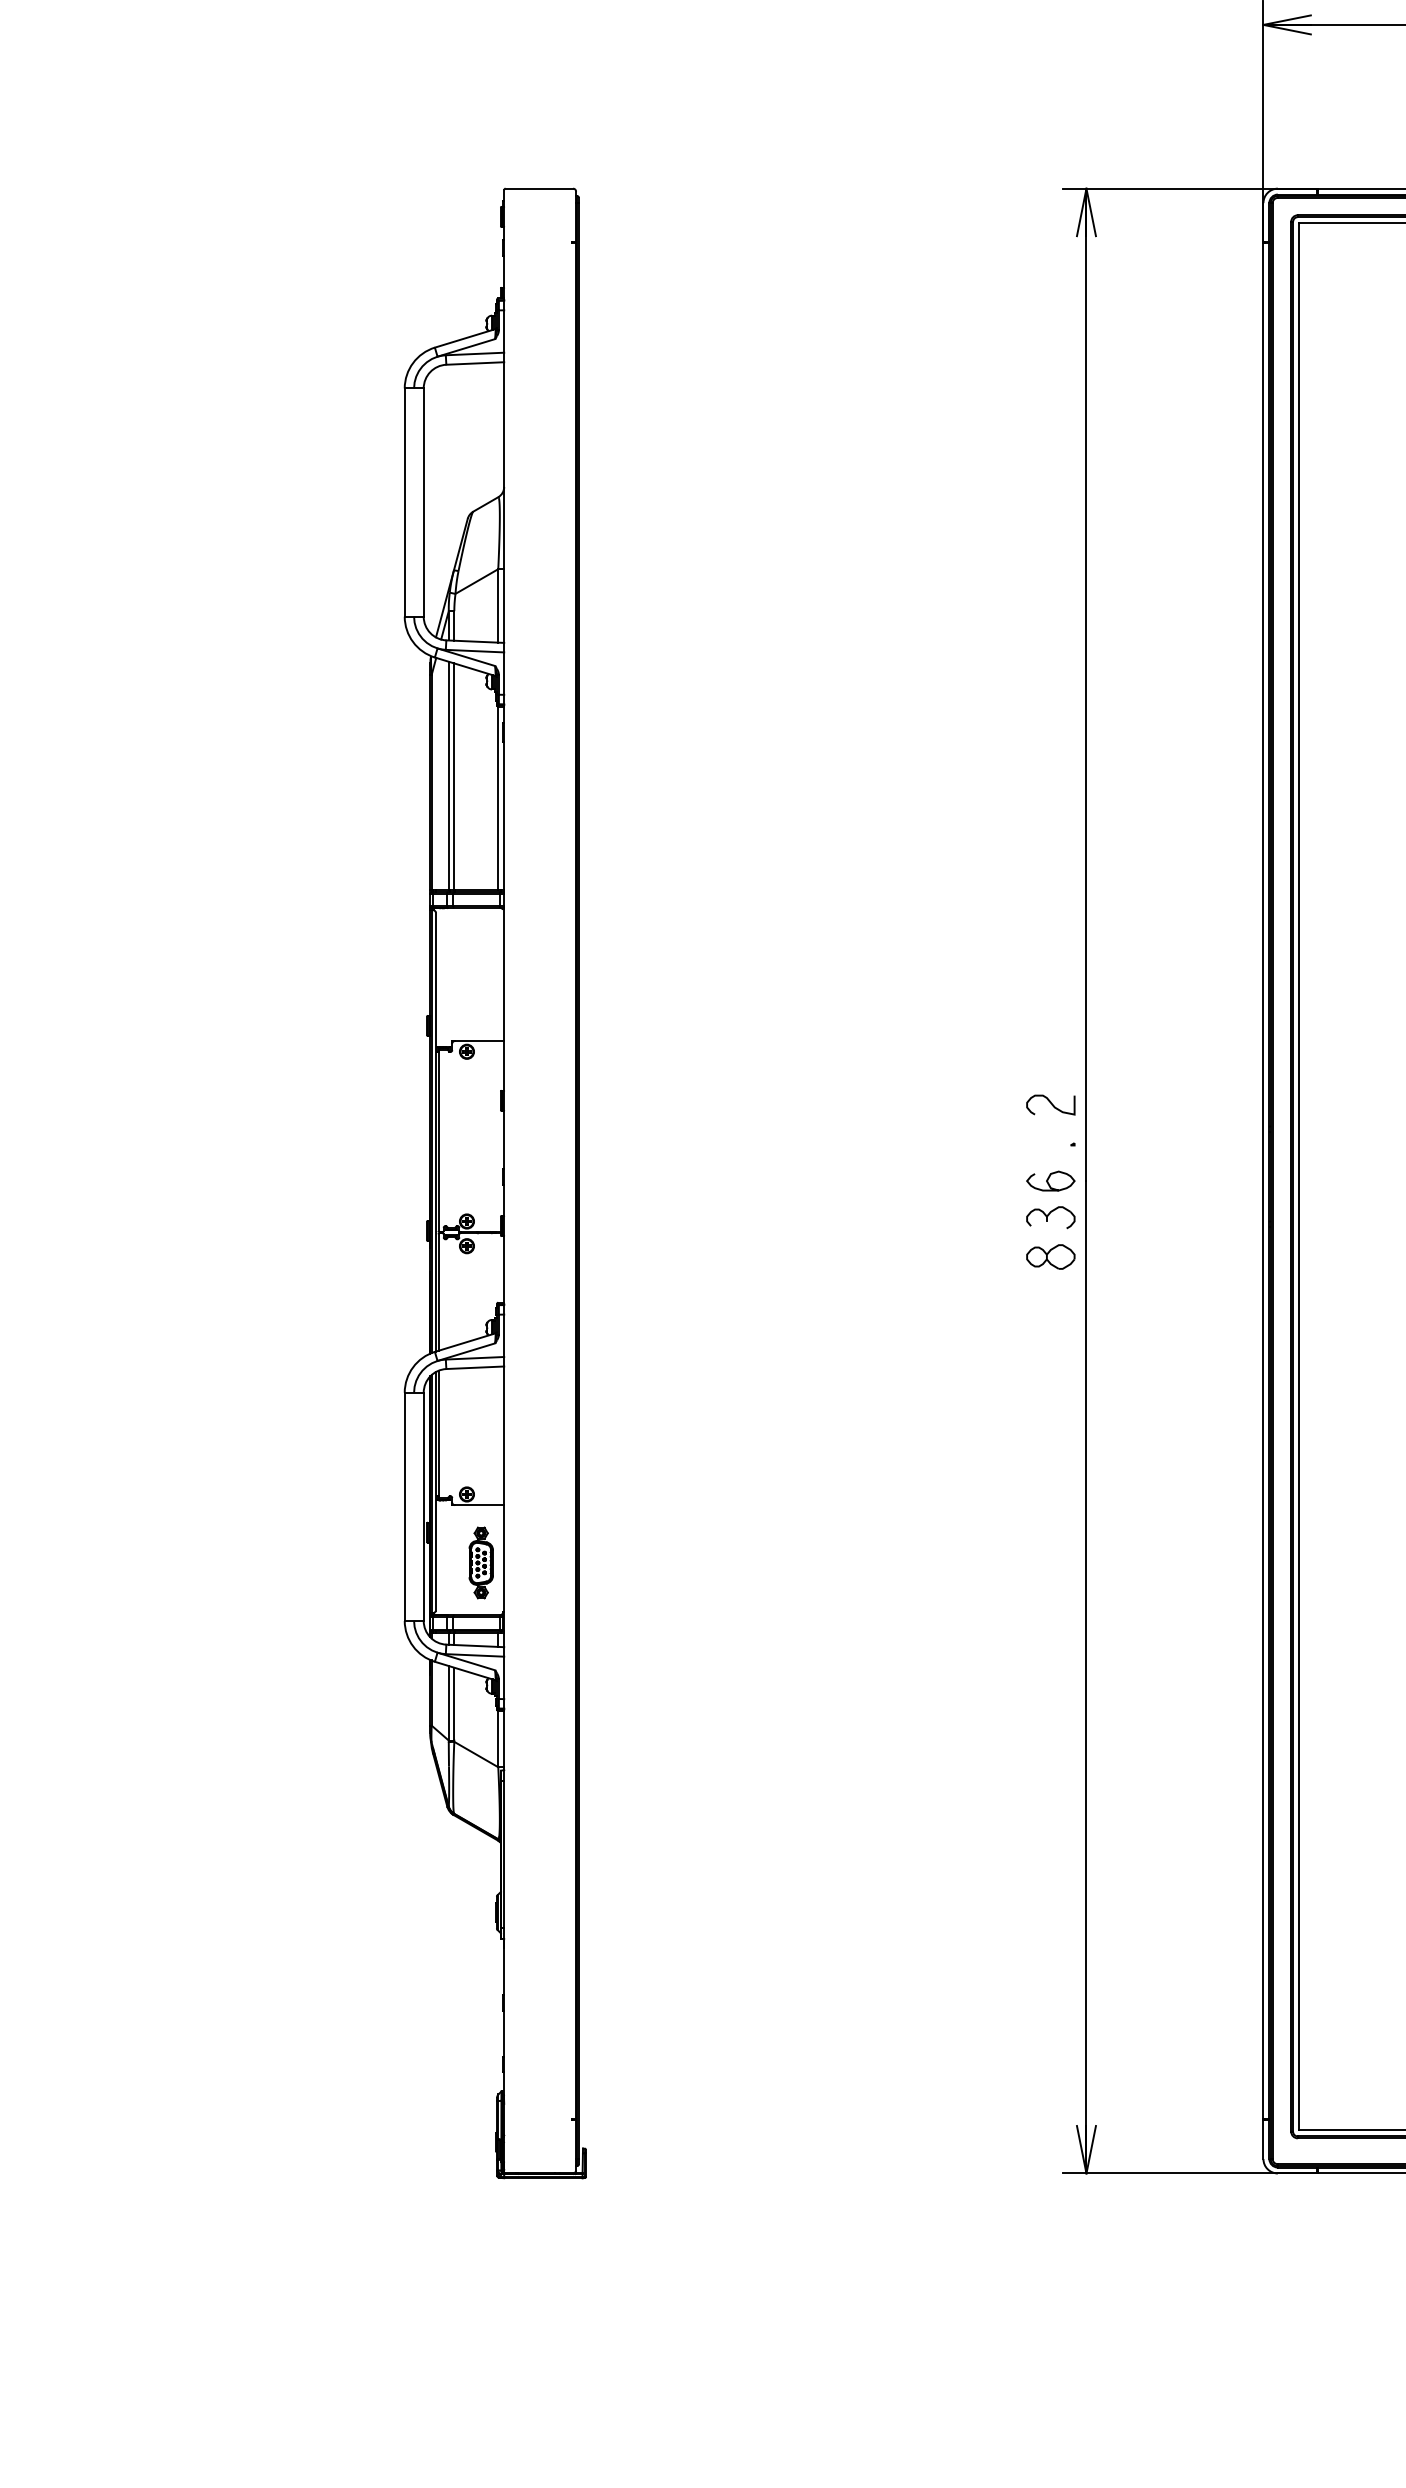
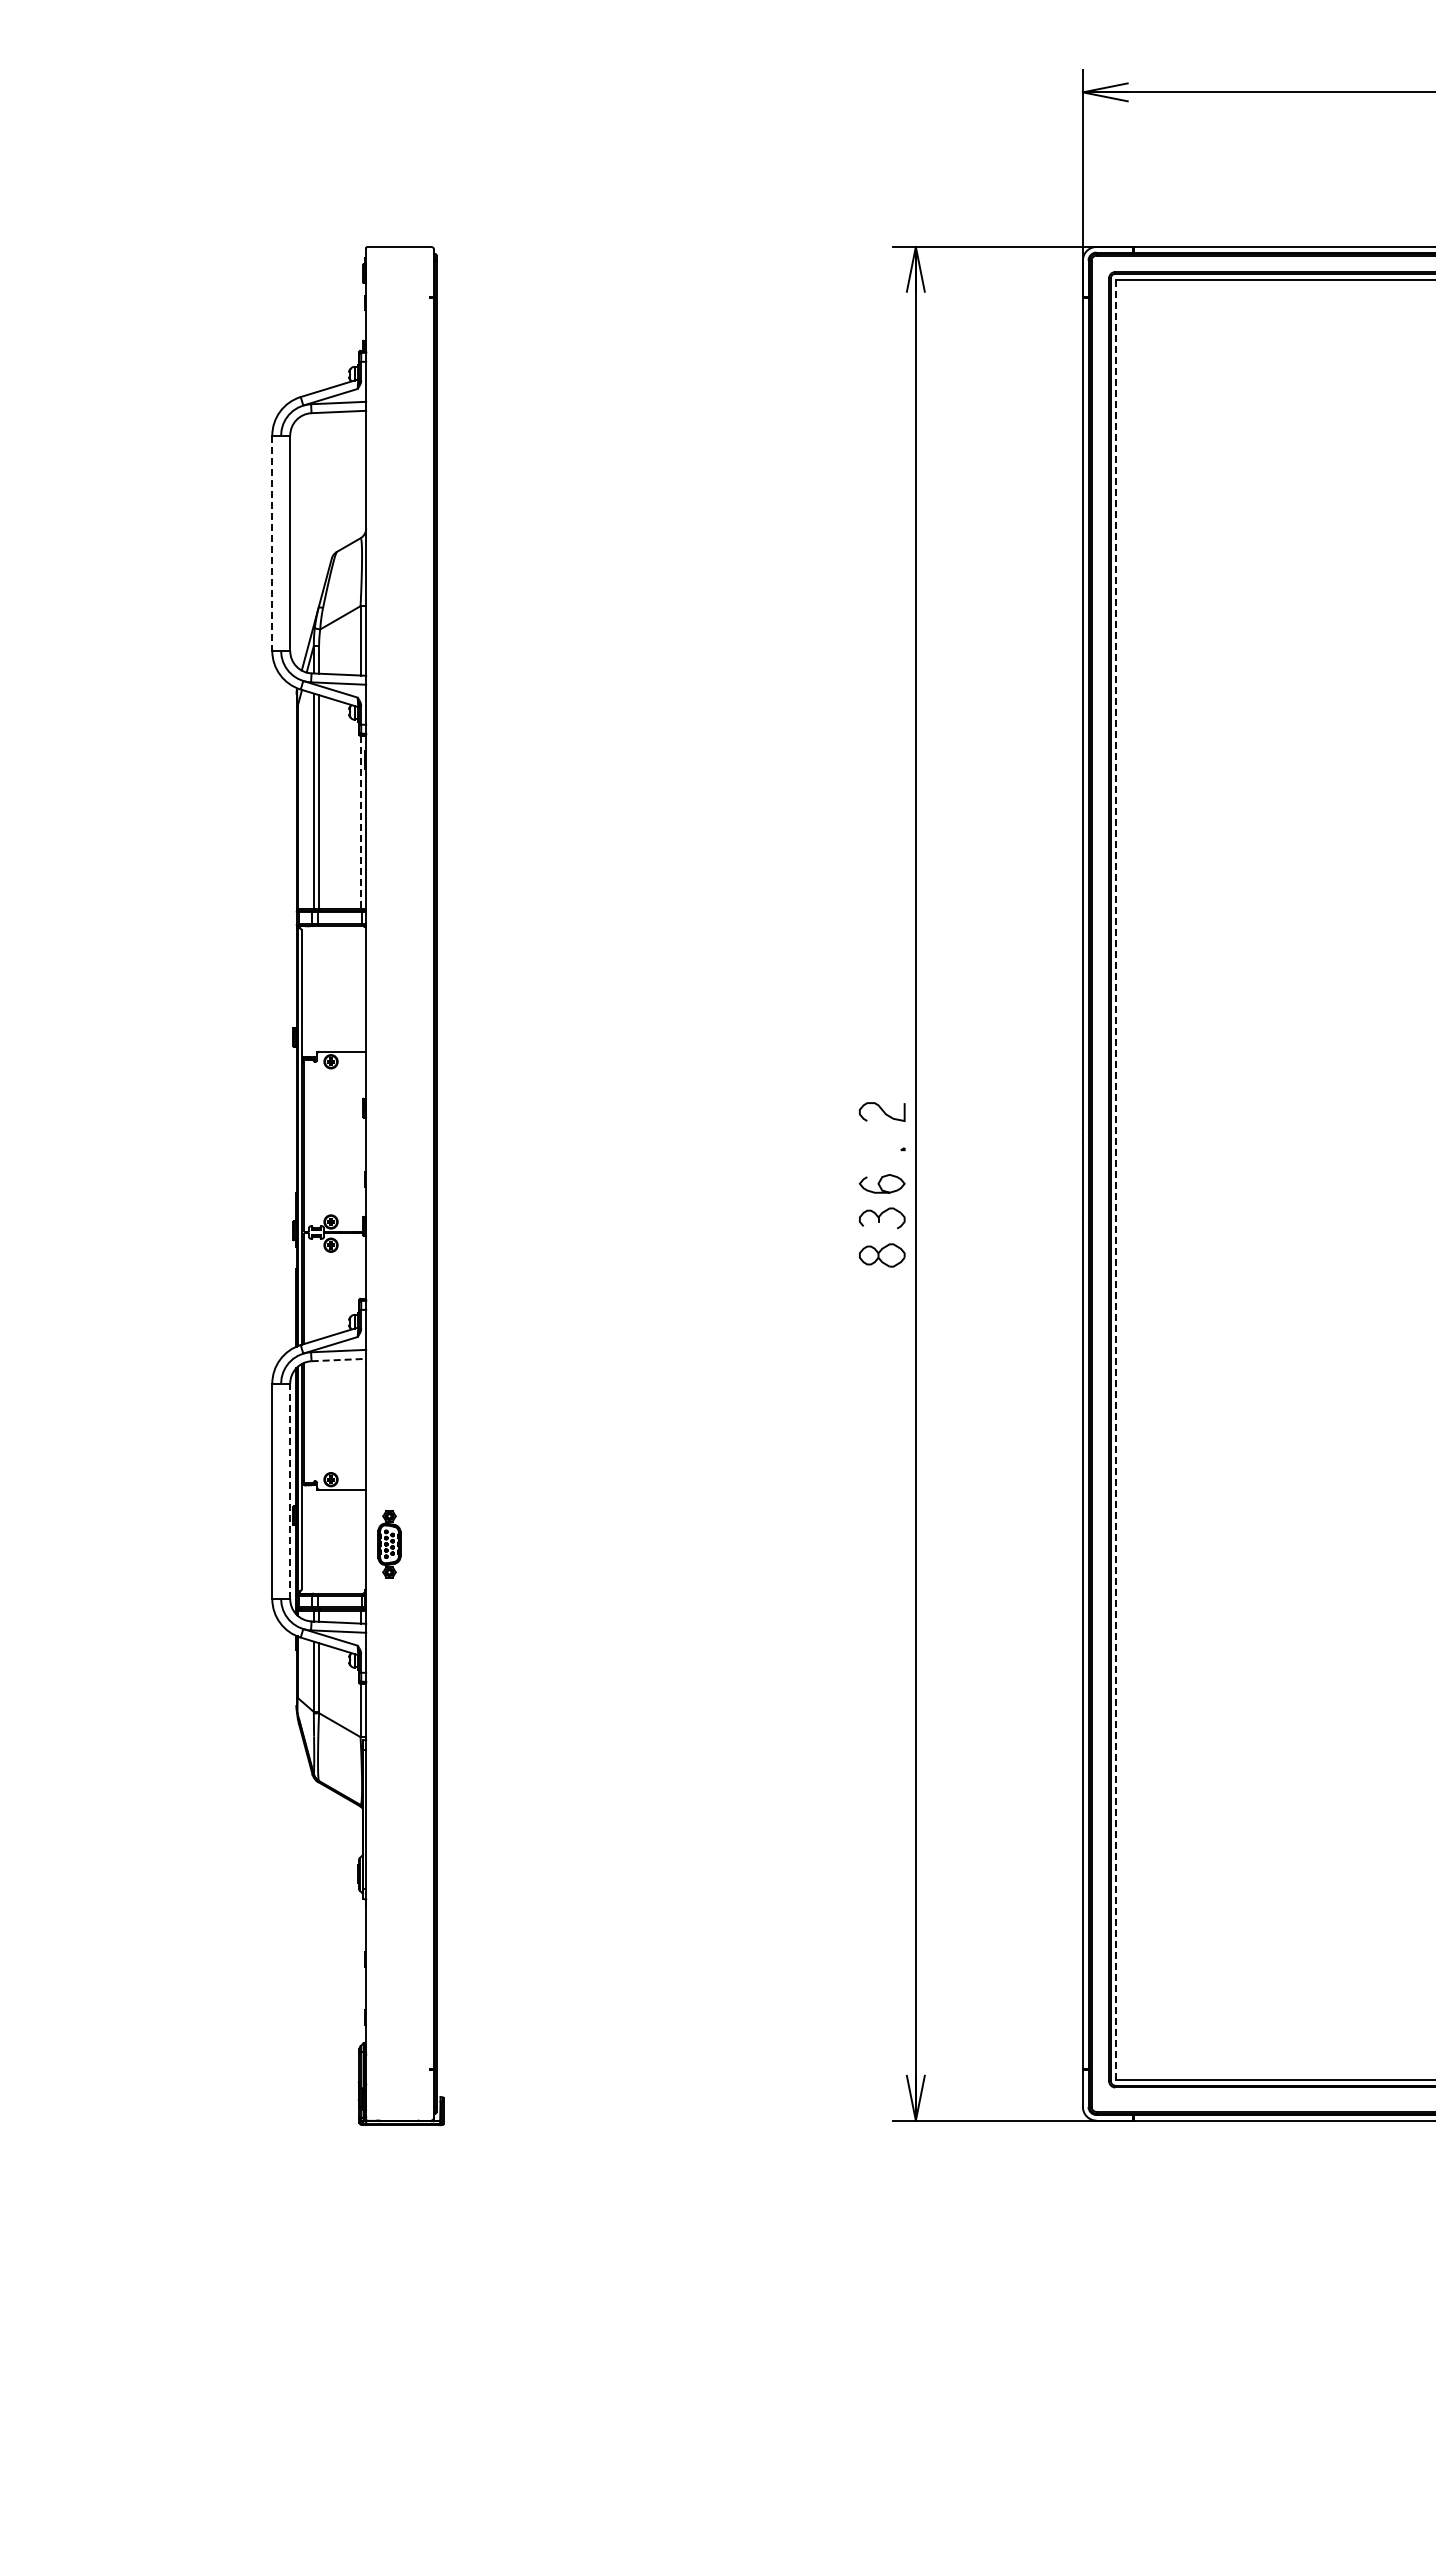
line: (404, 502) -> (272, 543), solid -> dashed
line: (498, 798) -> (360, 822), solid -> dashed
line: (1299, 1176) -> (1116, 1179), solid -> dashed
line: (475, 1368) -> (339, 1360), solid -> dashed
line: (424, 1507) -> (290, 1491), solid -> dashed
part: (481, 1562) -> (389, 1543), moved

